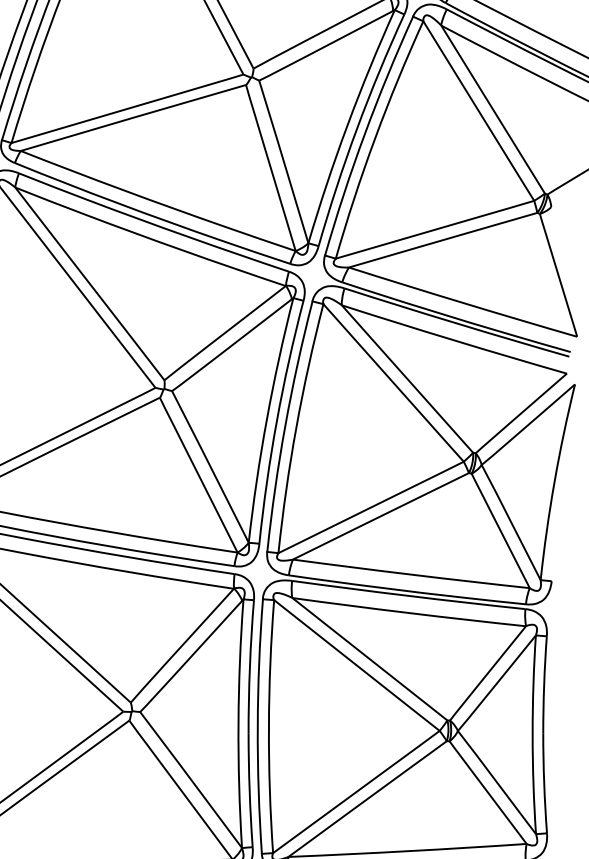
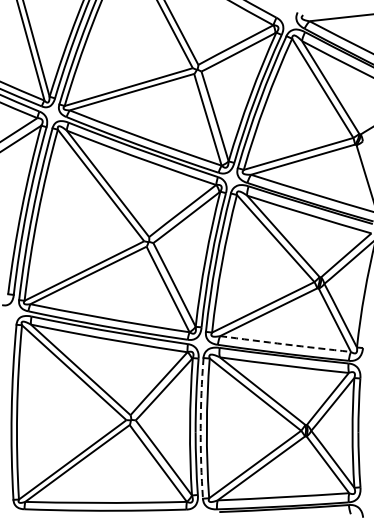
arc: (411, 574) -> (285, 344), solid -> dashed
arc: (257, 726) -> (200, 428), solid -> dashed

